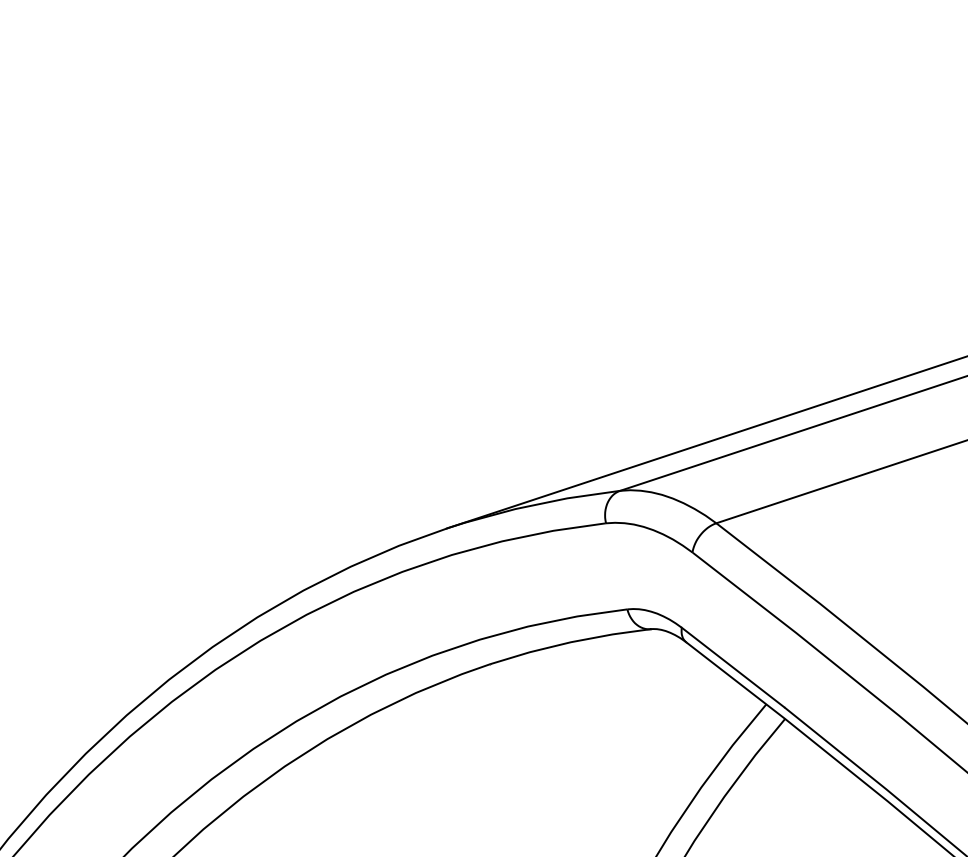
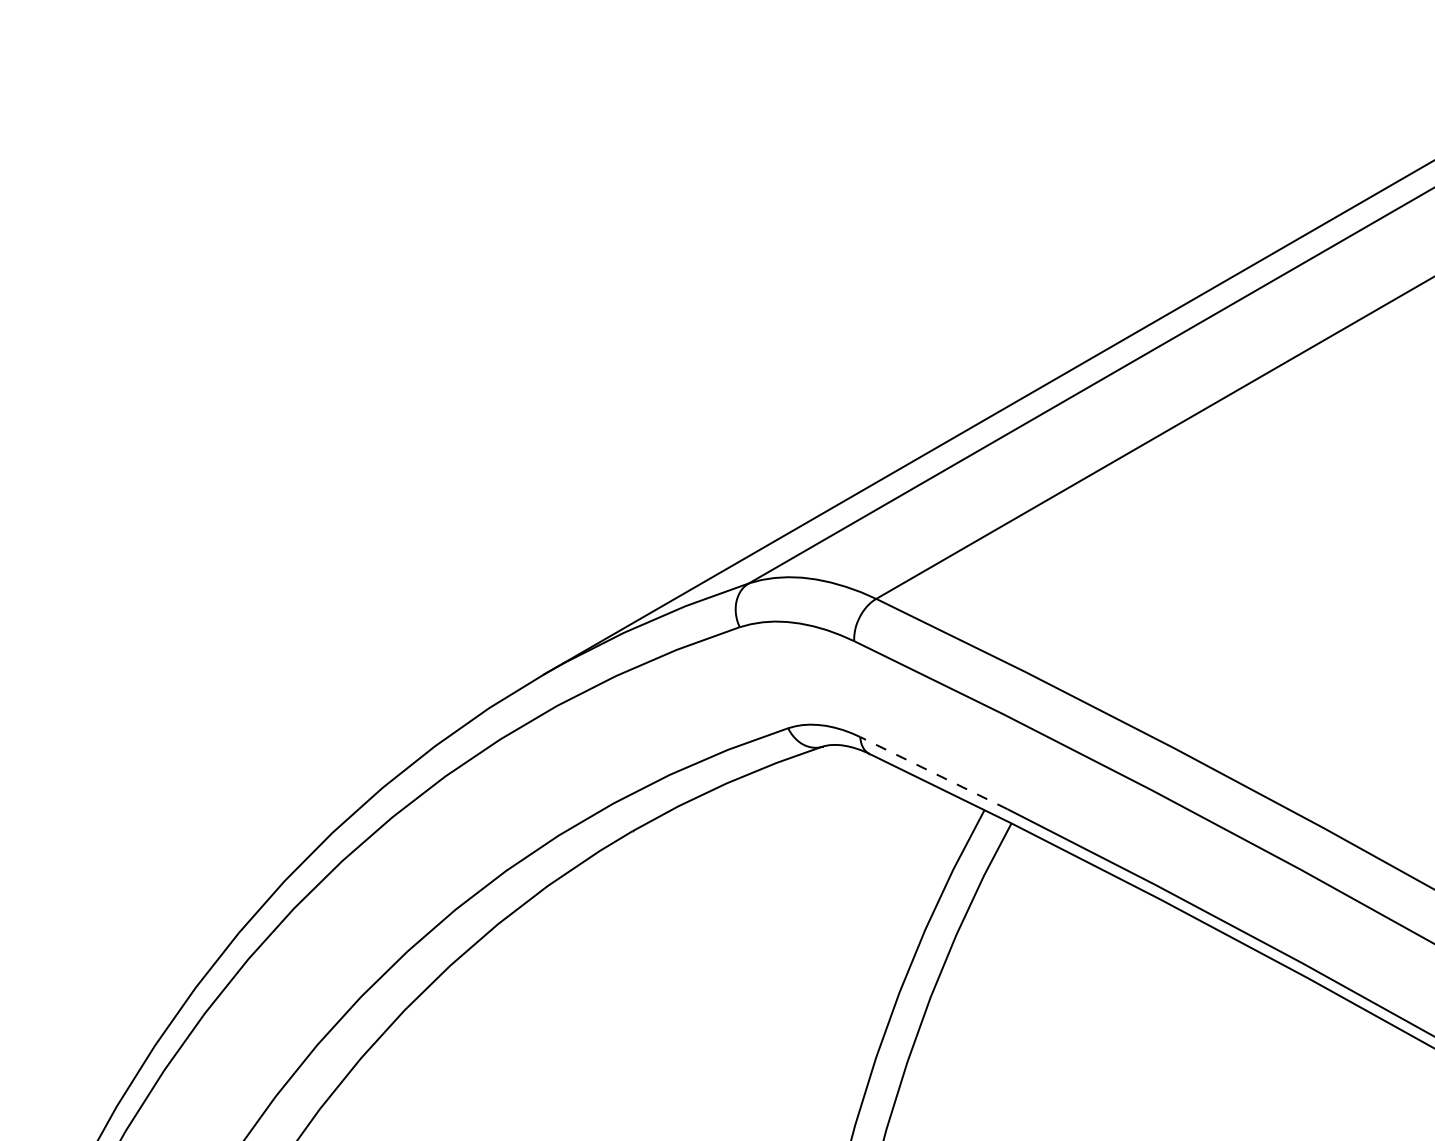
line: (732, 667) -> (933, 773), solid -> dashed

